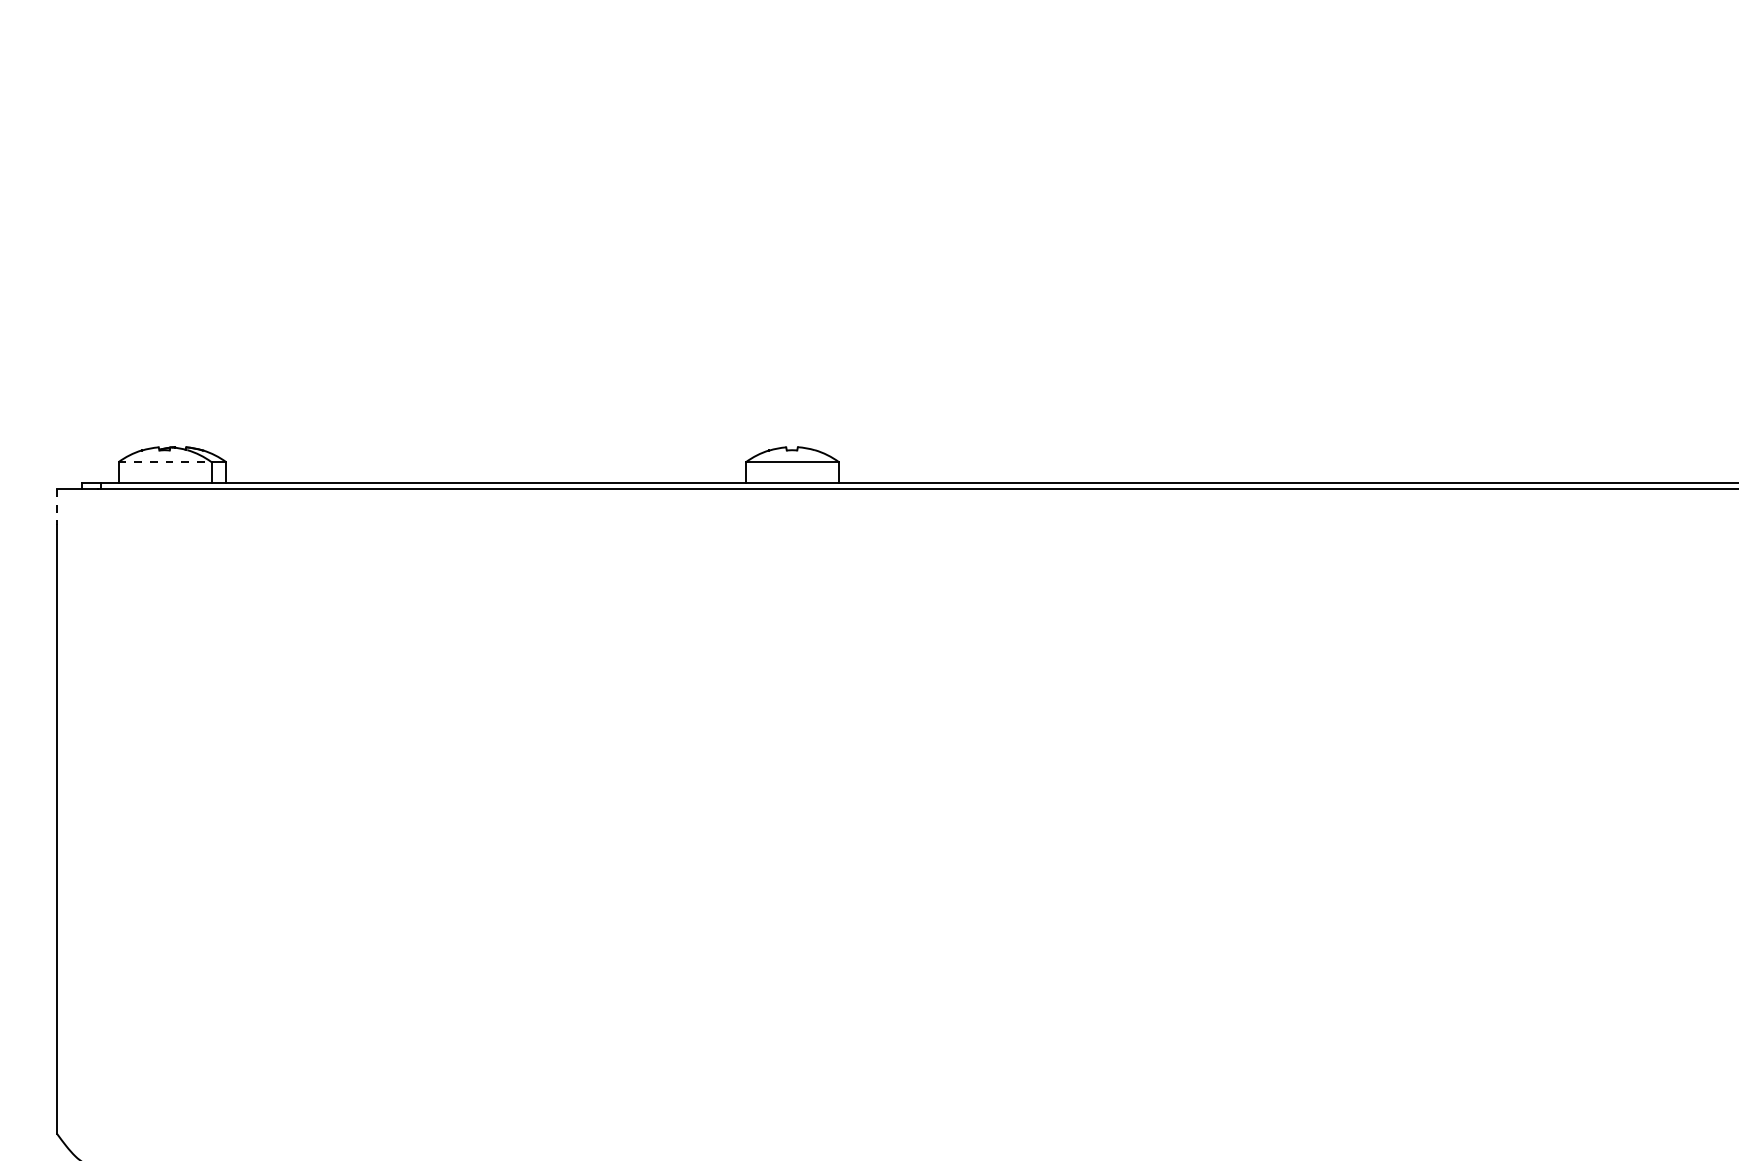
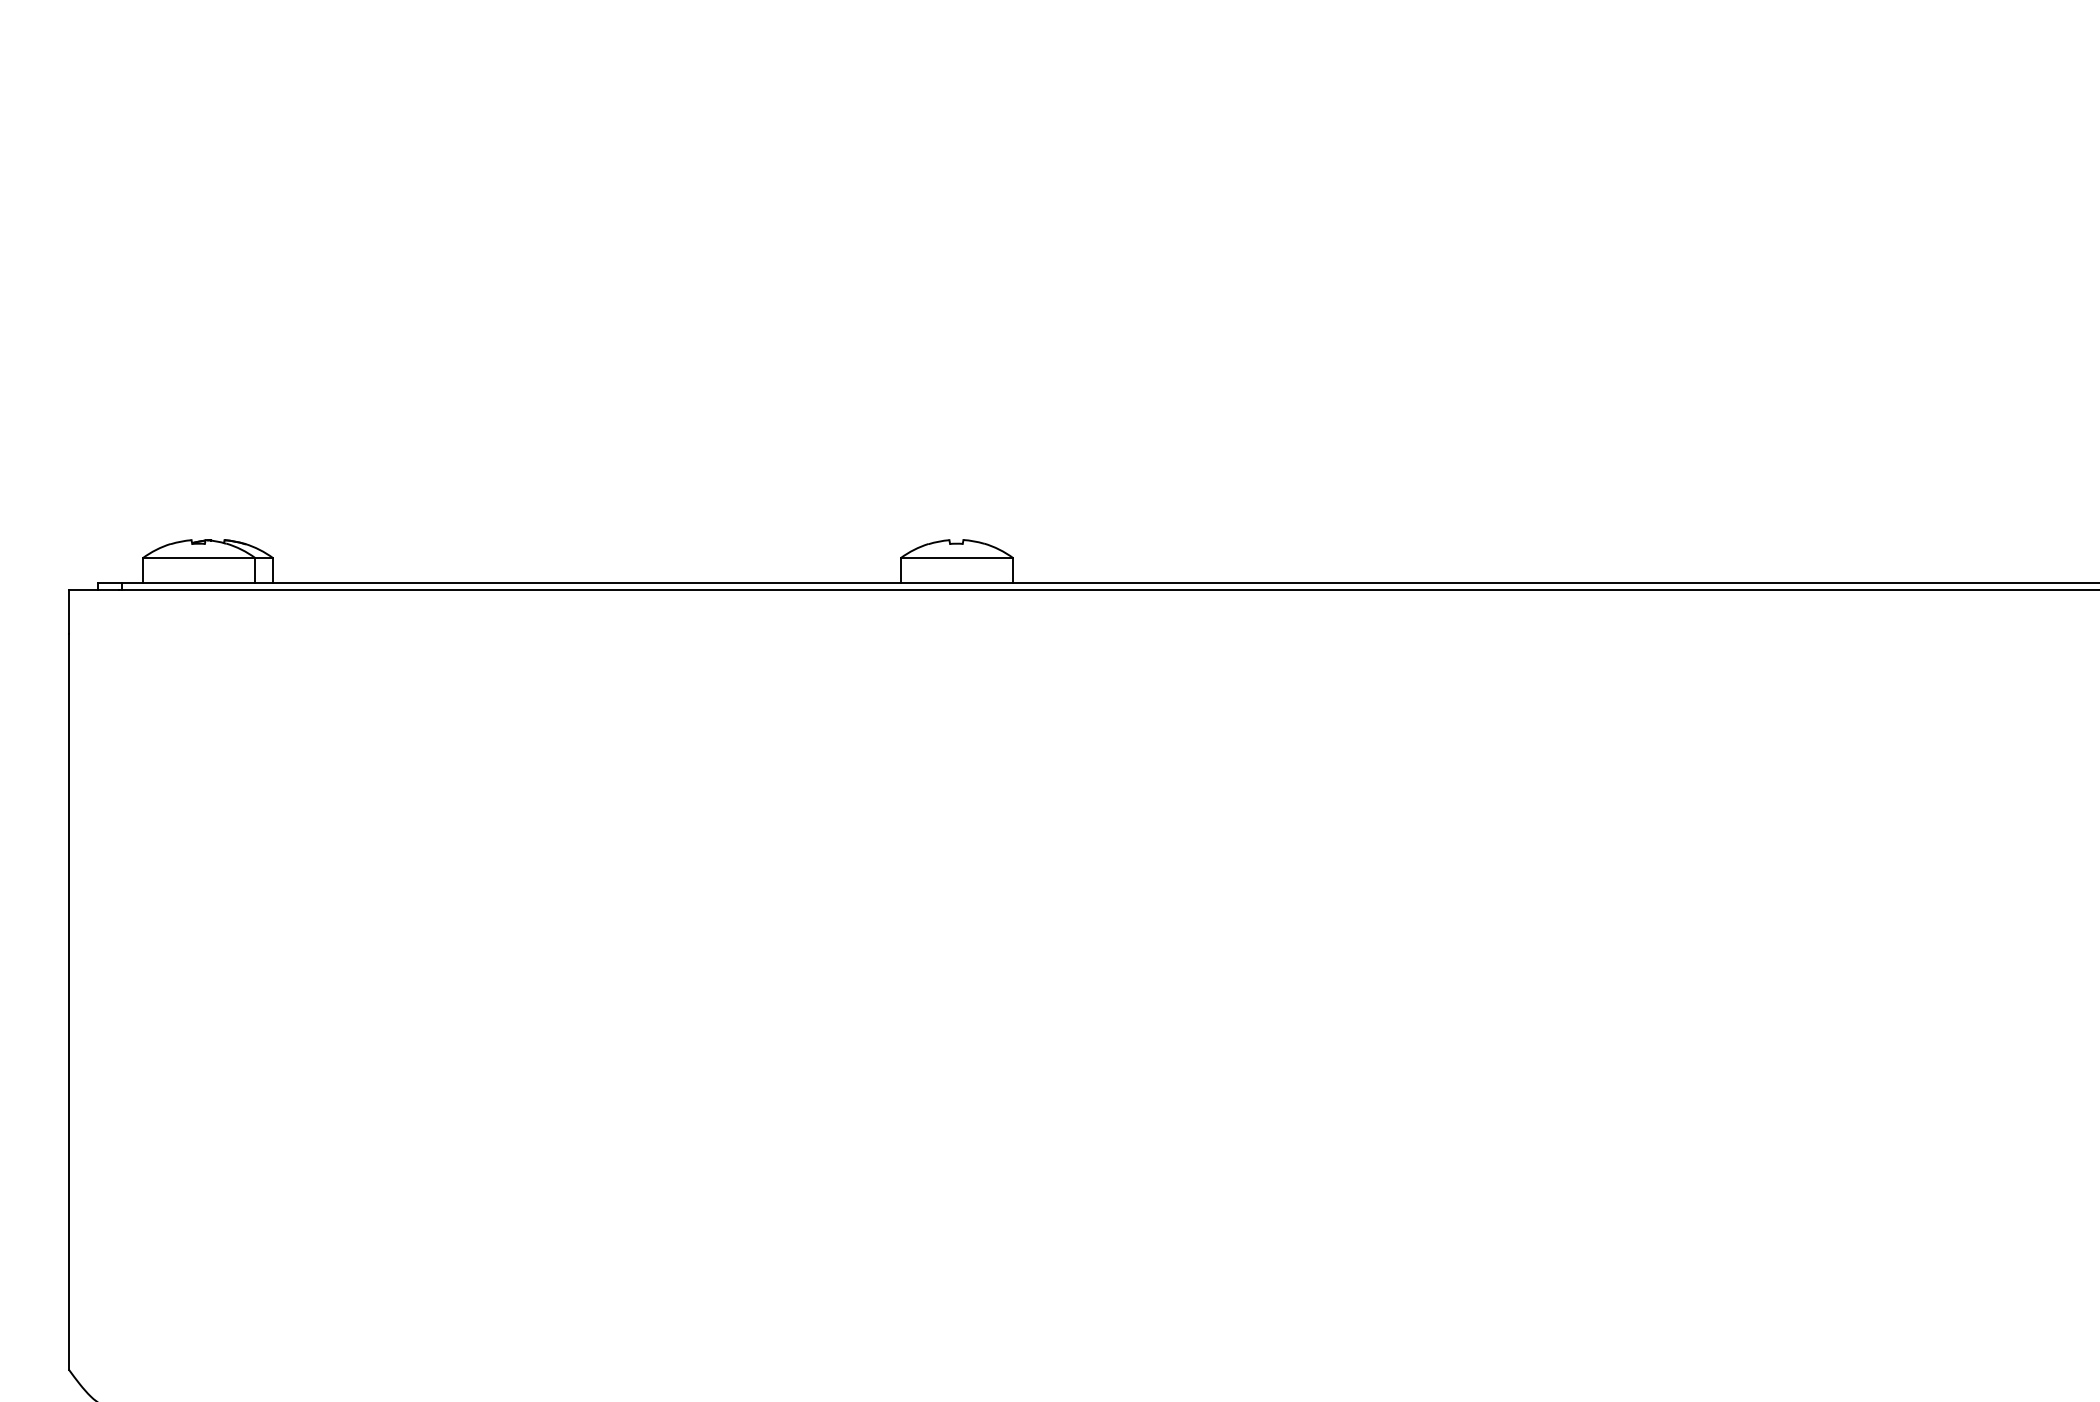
line: (165, 462) -> (199, 558), dashed -> solid
line: (56, 507) -> (68, 612), dashed -> solid

